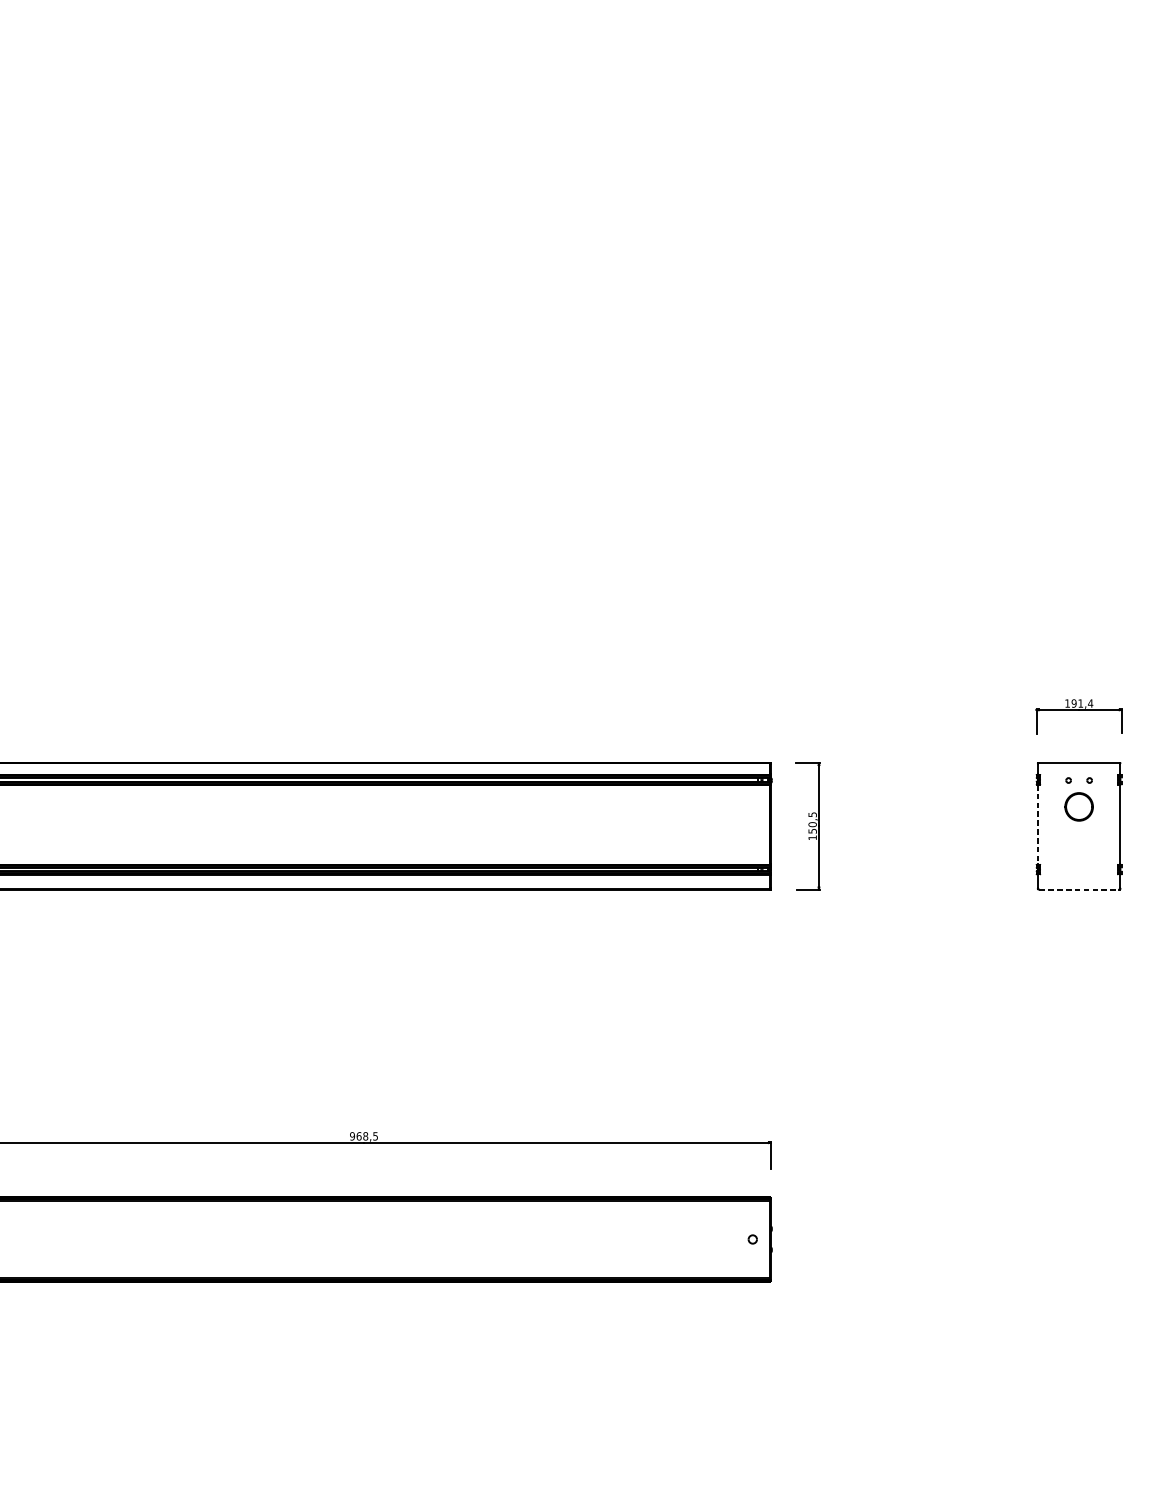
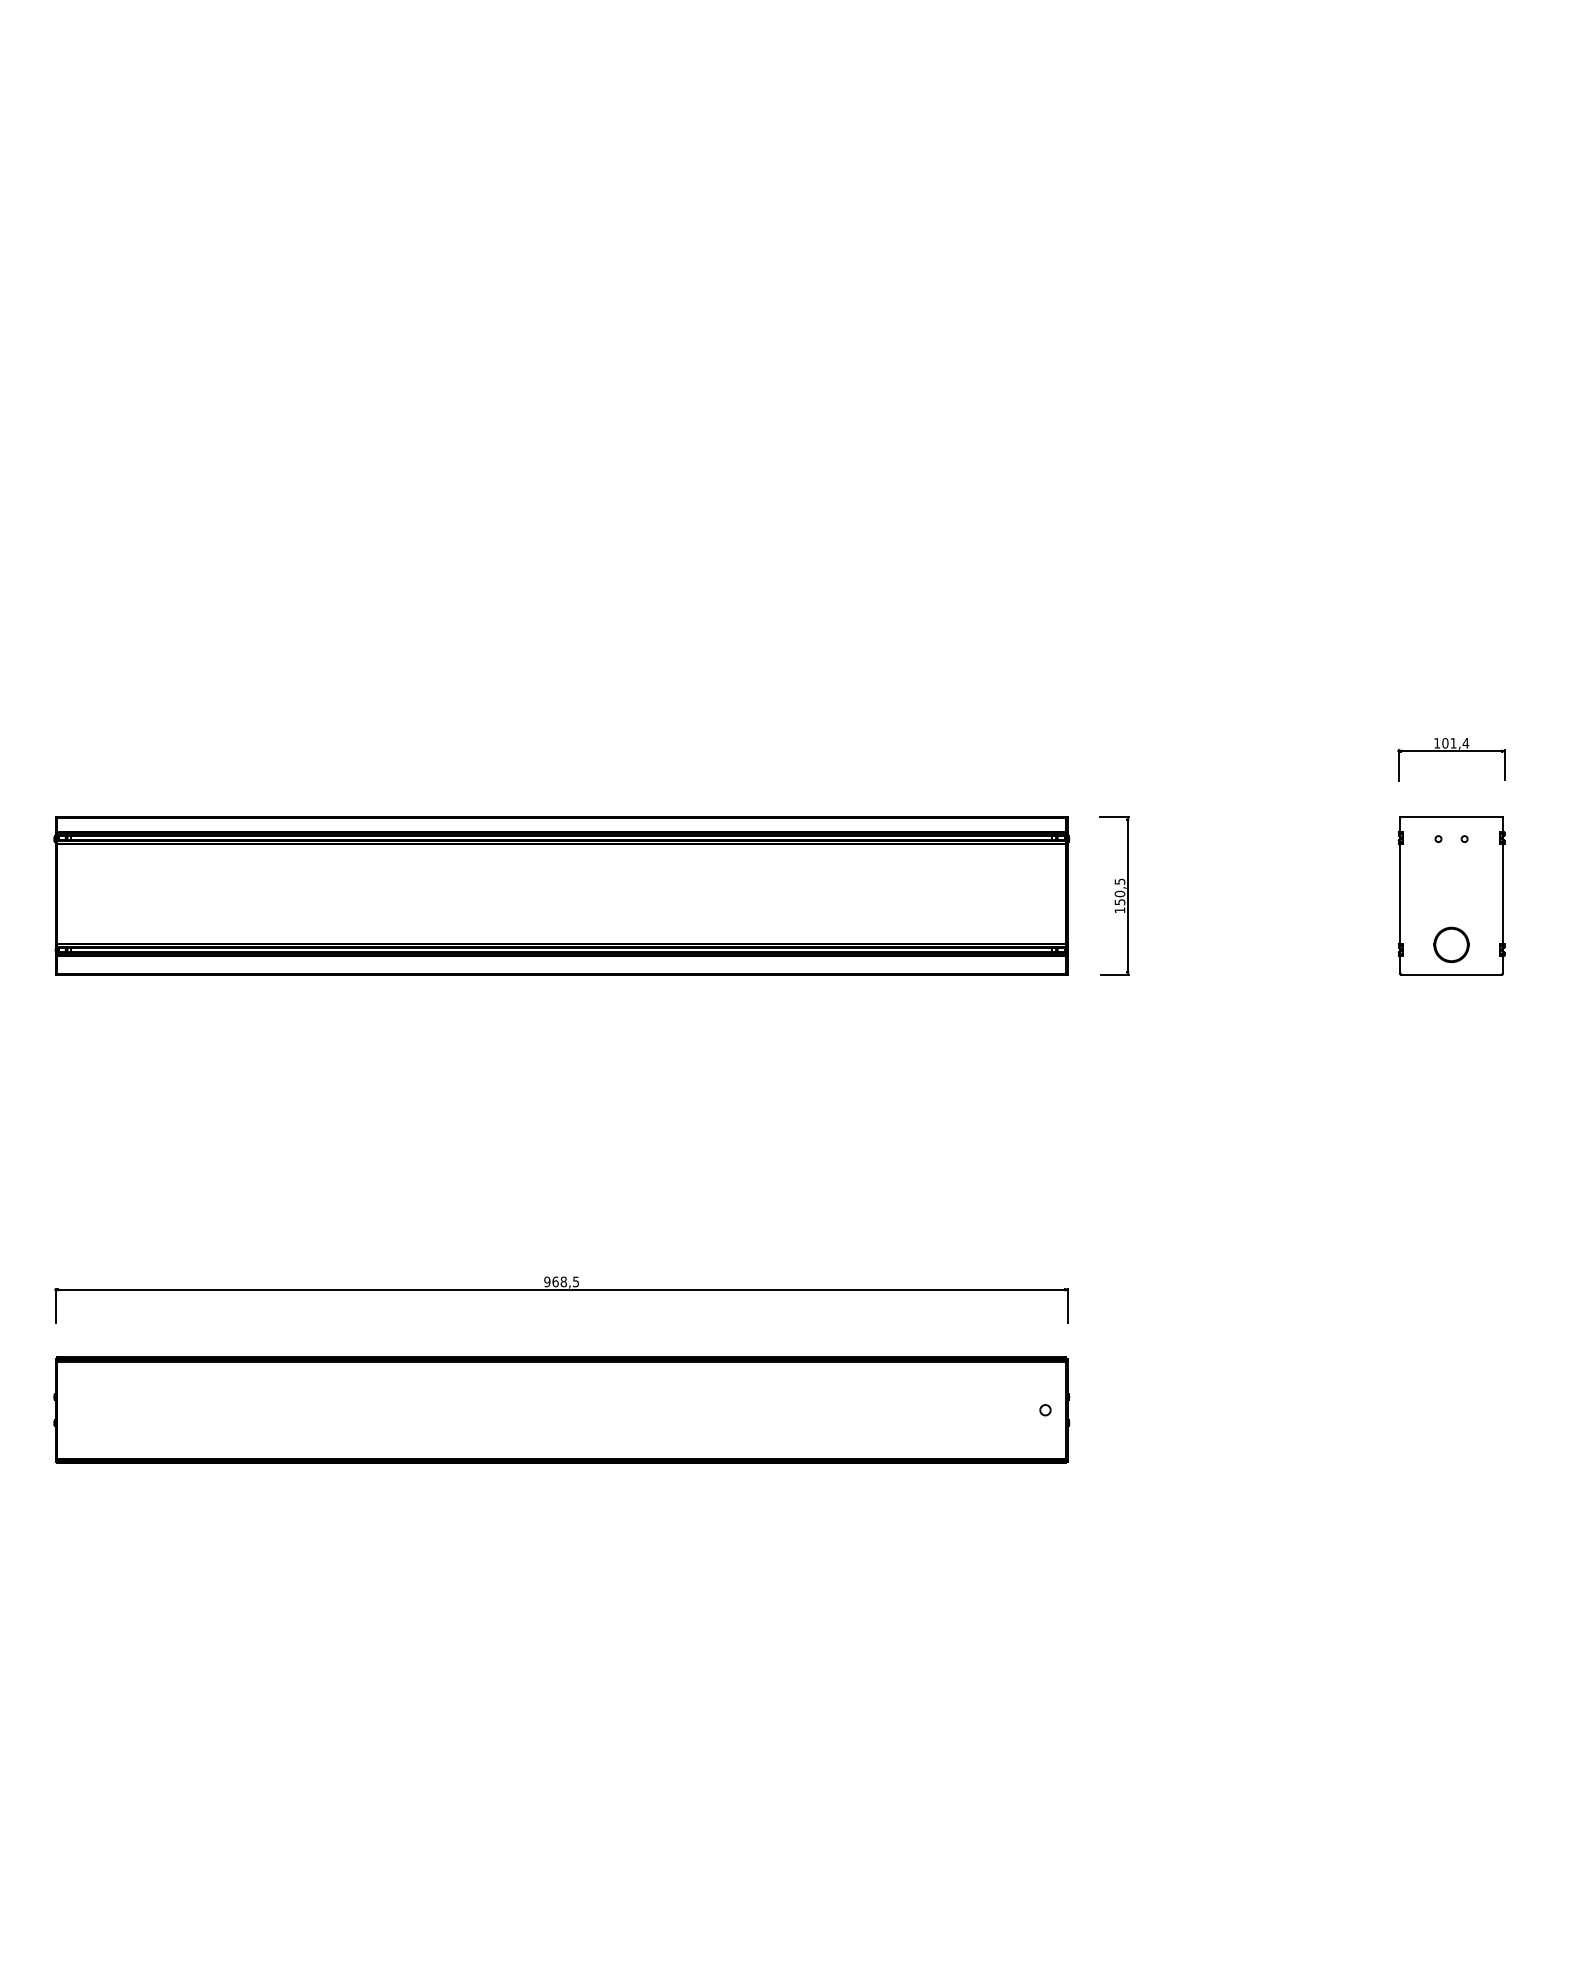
text: (1074, 703) -> (1445, 743), 191,4 -> 101,4
part: (1079, 806) -> (1451, 944), moved
line: (1038, 825) -> (1400, 894), dashed -> solid
line: (1079, 889) -> (1452, 974), dashed -> solid

